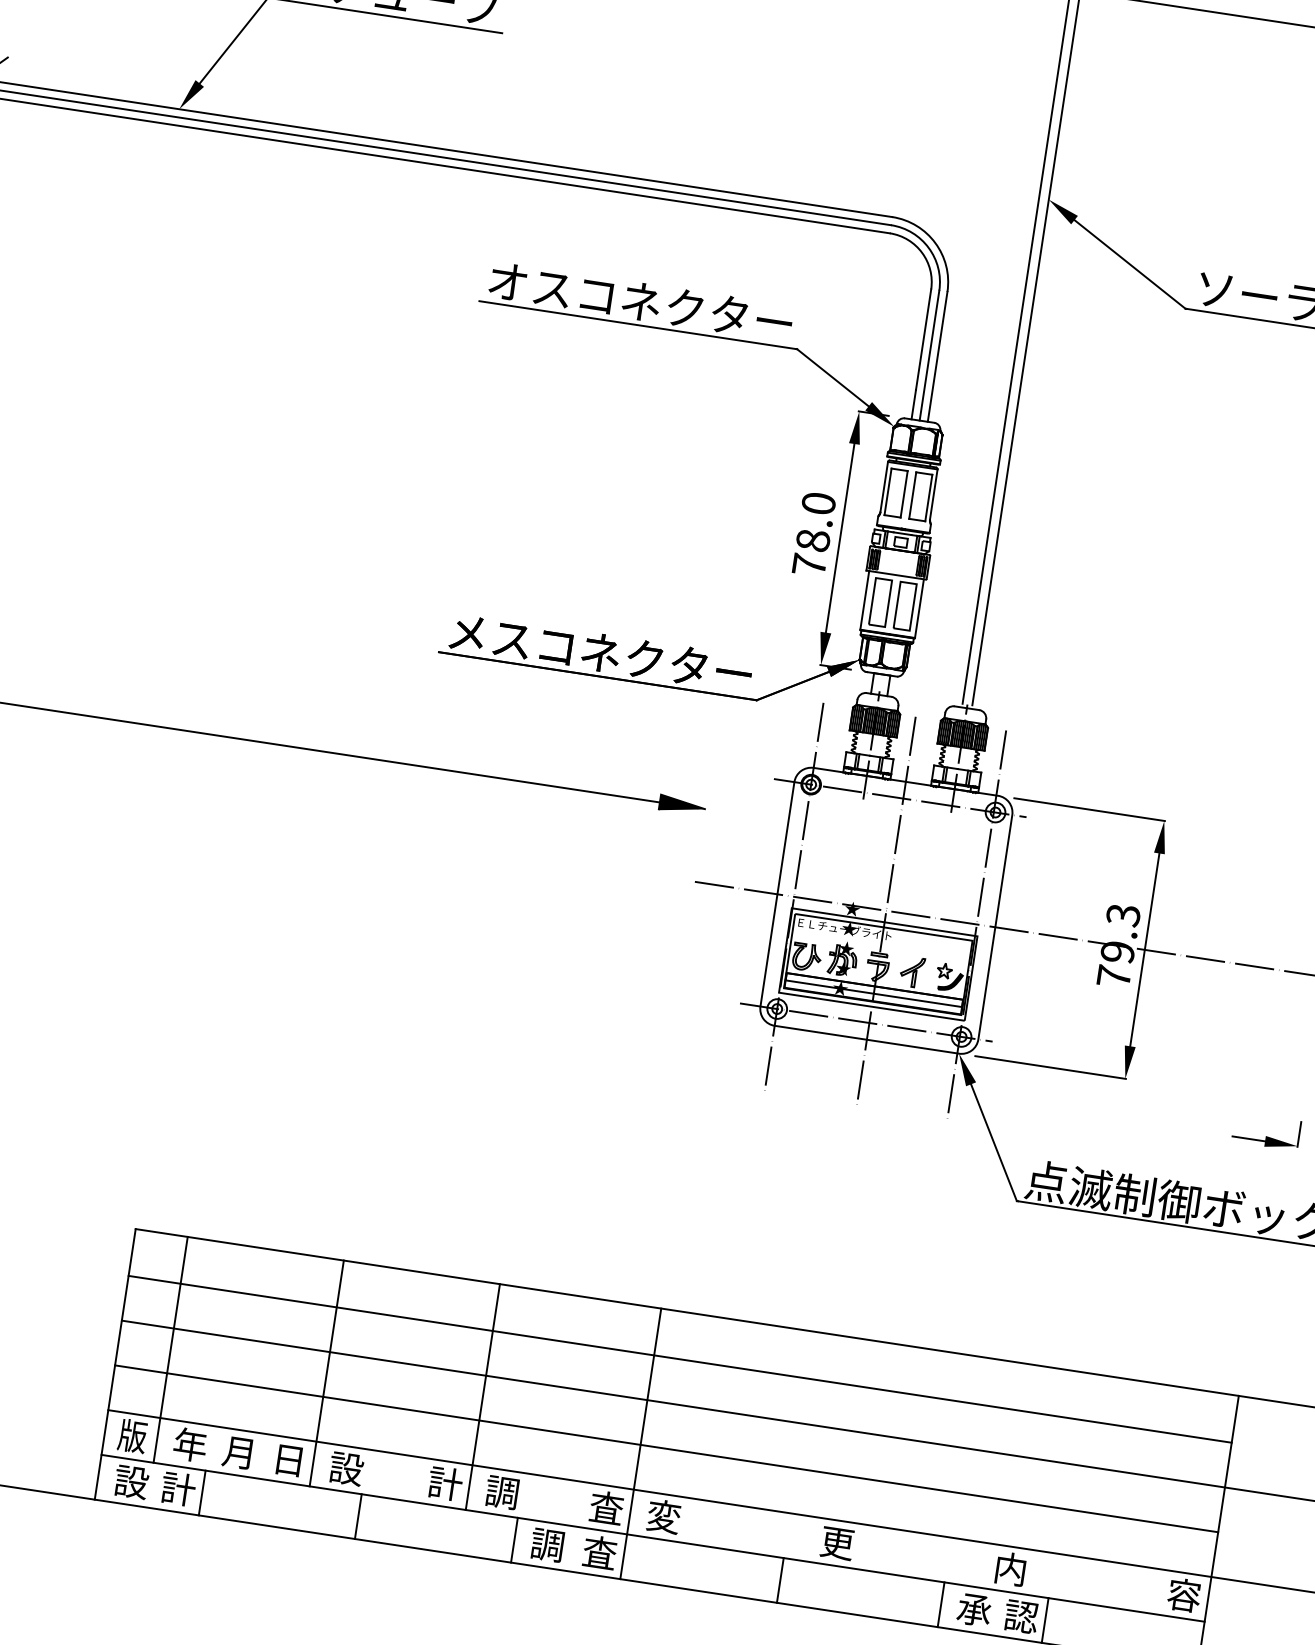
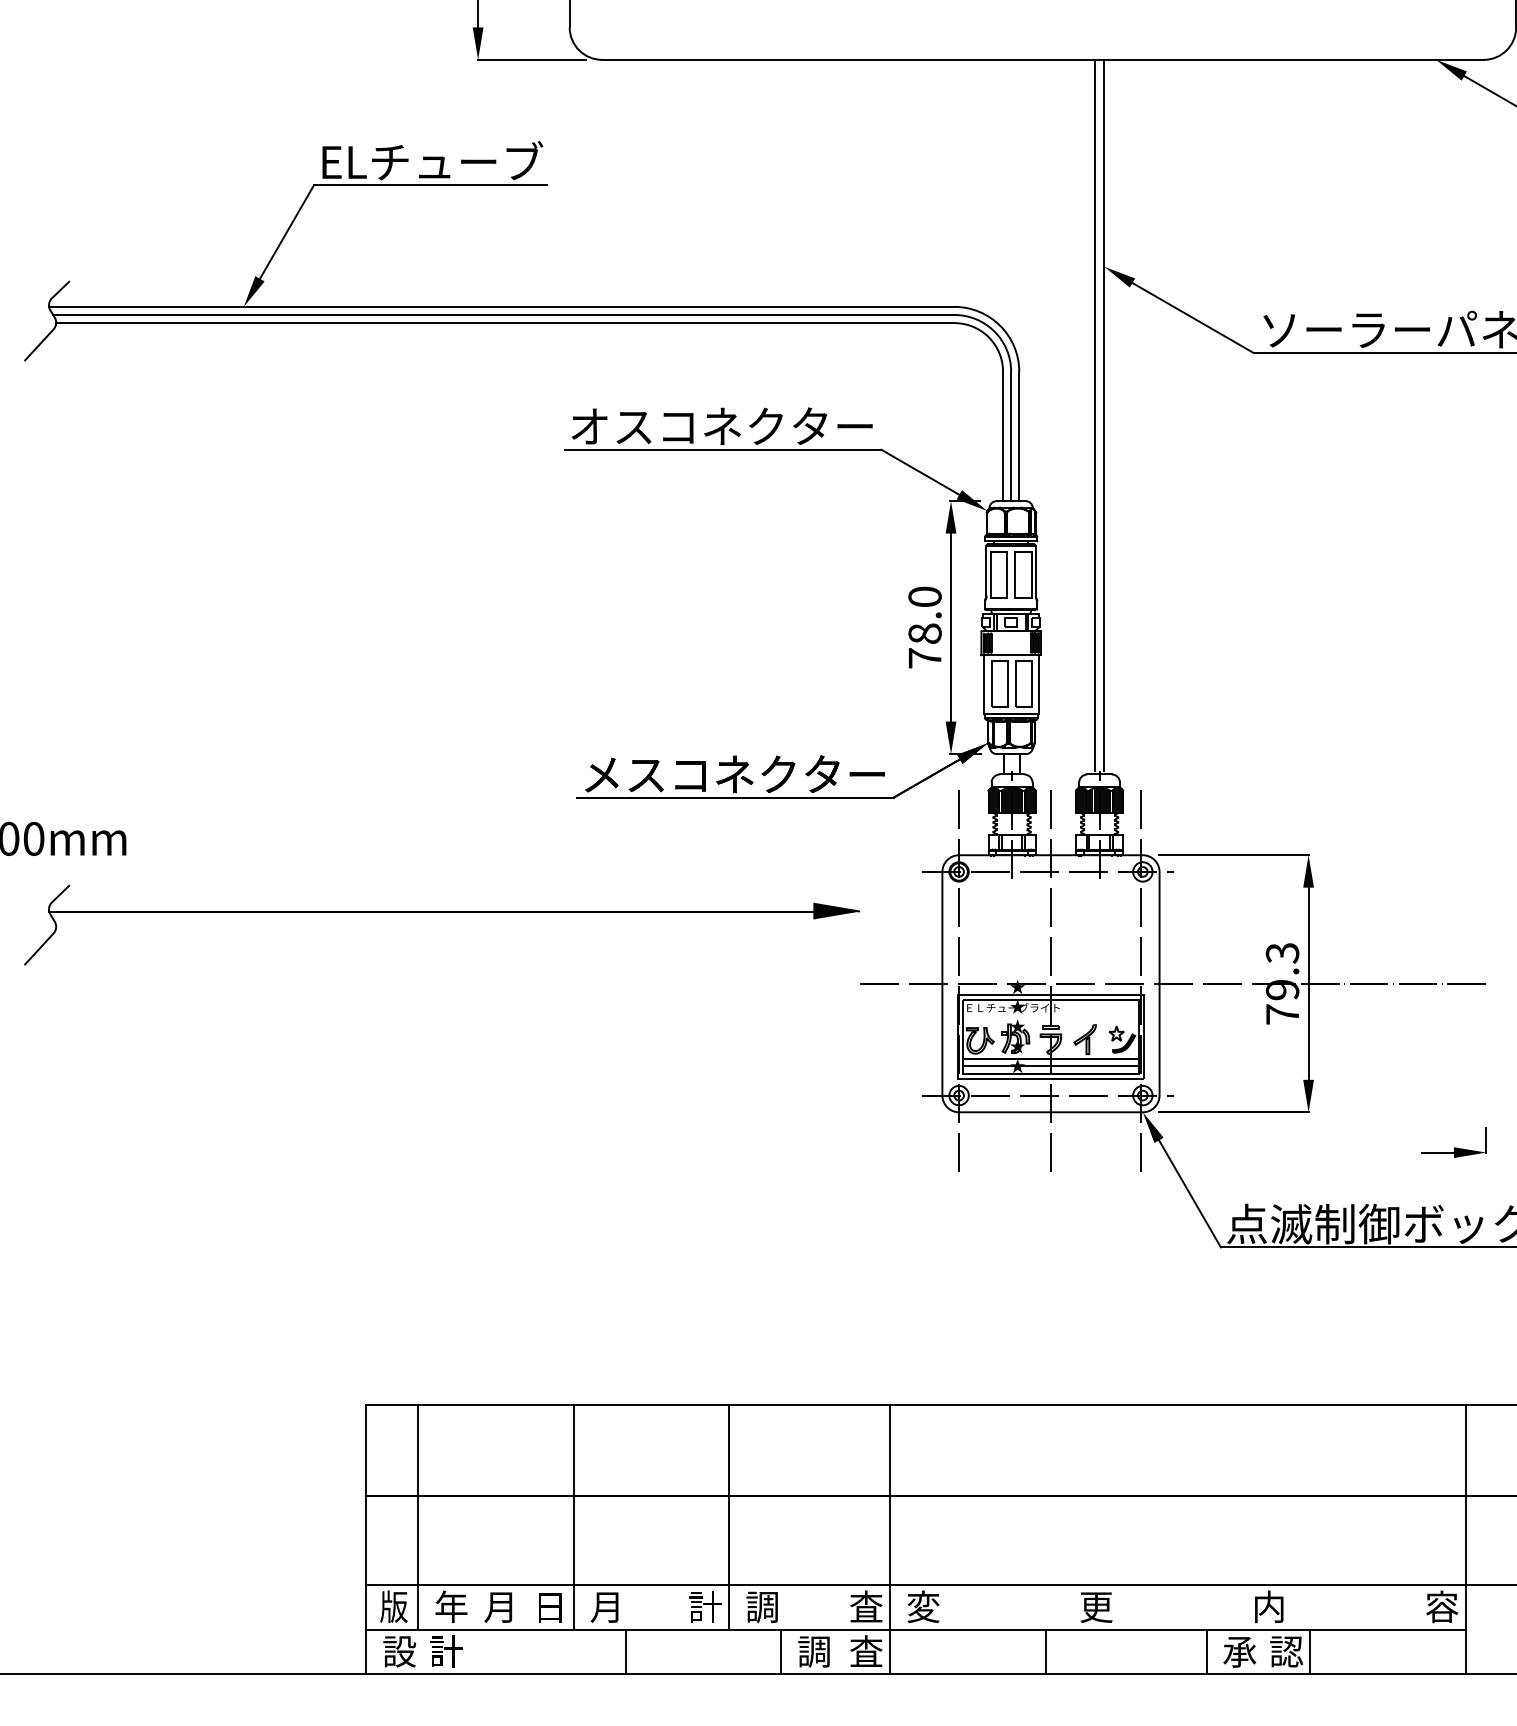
line: (679, 1359) -> (915, 1451), removed
line: (665, 1448) -> (915, 1540), removed
text: (345, 1468) -> (606, 1606), 設 -> 月
line: (202, 1492) -> (470, 1651), removed

